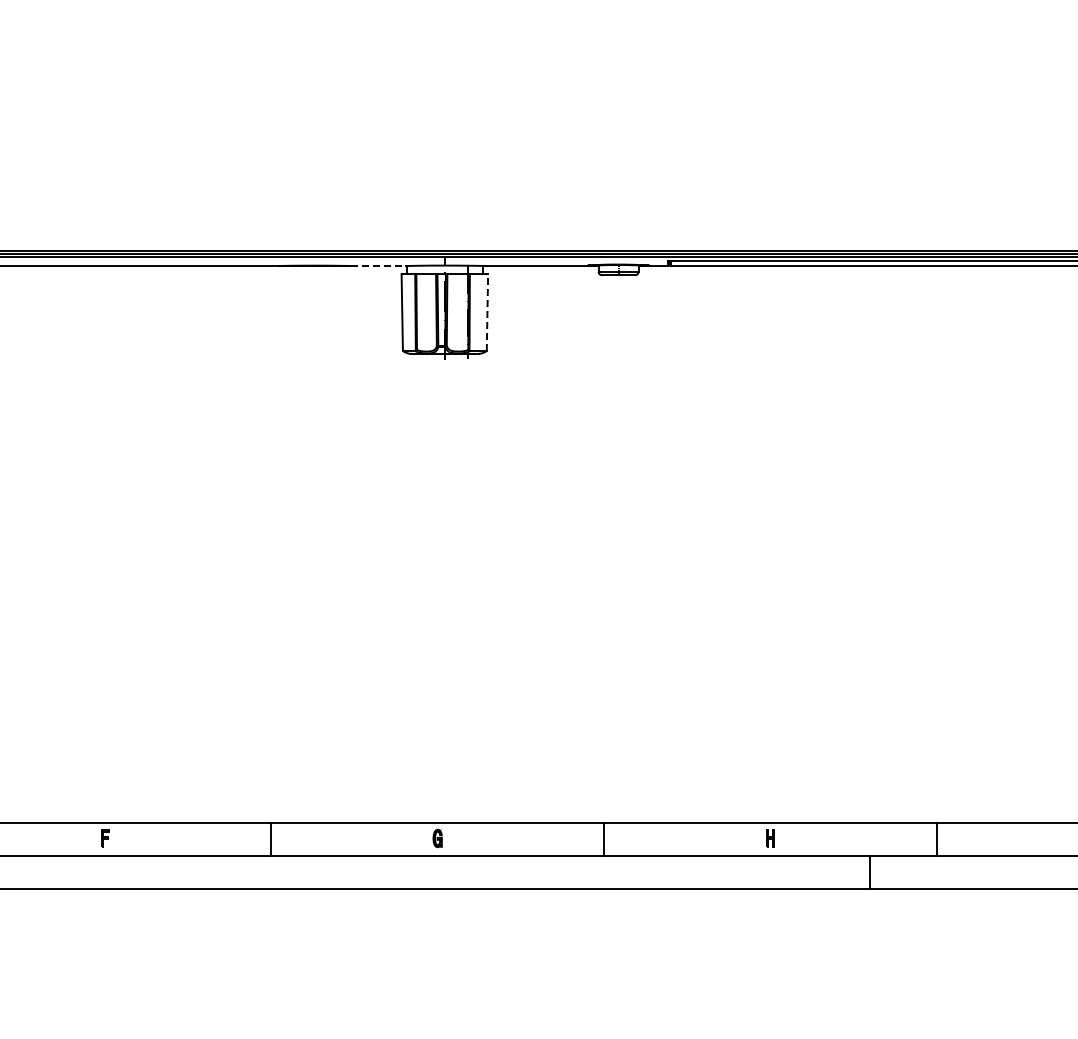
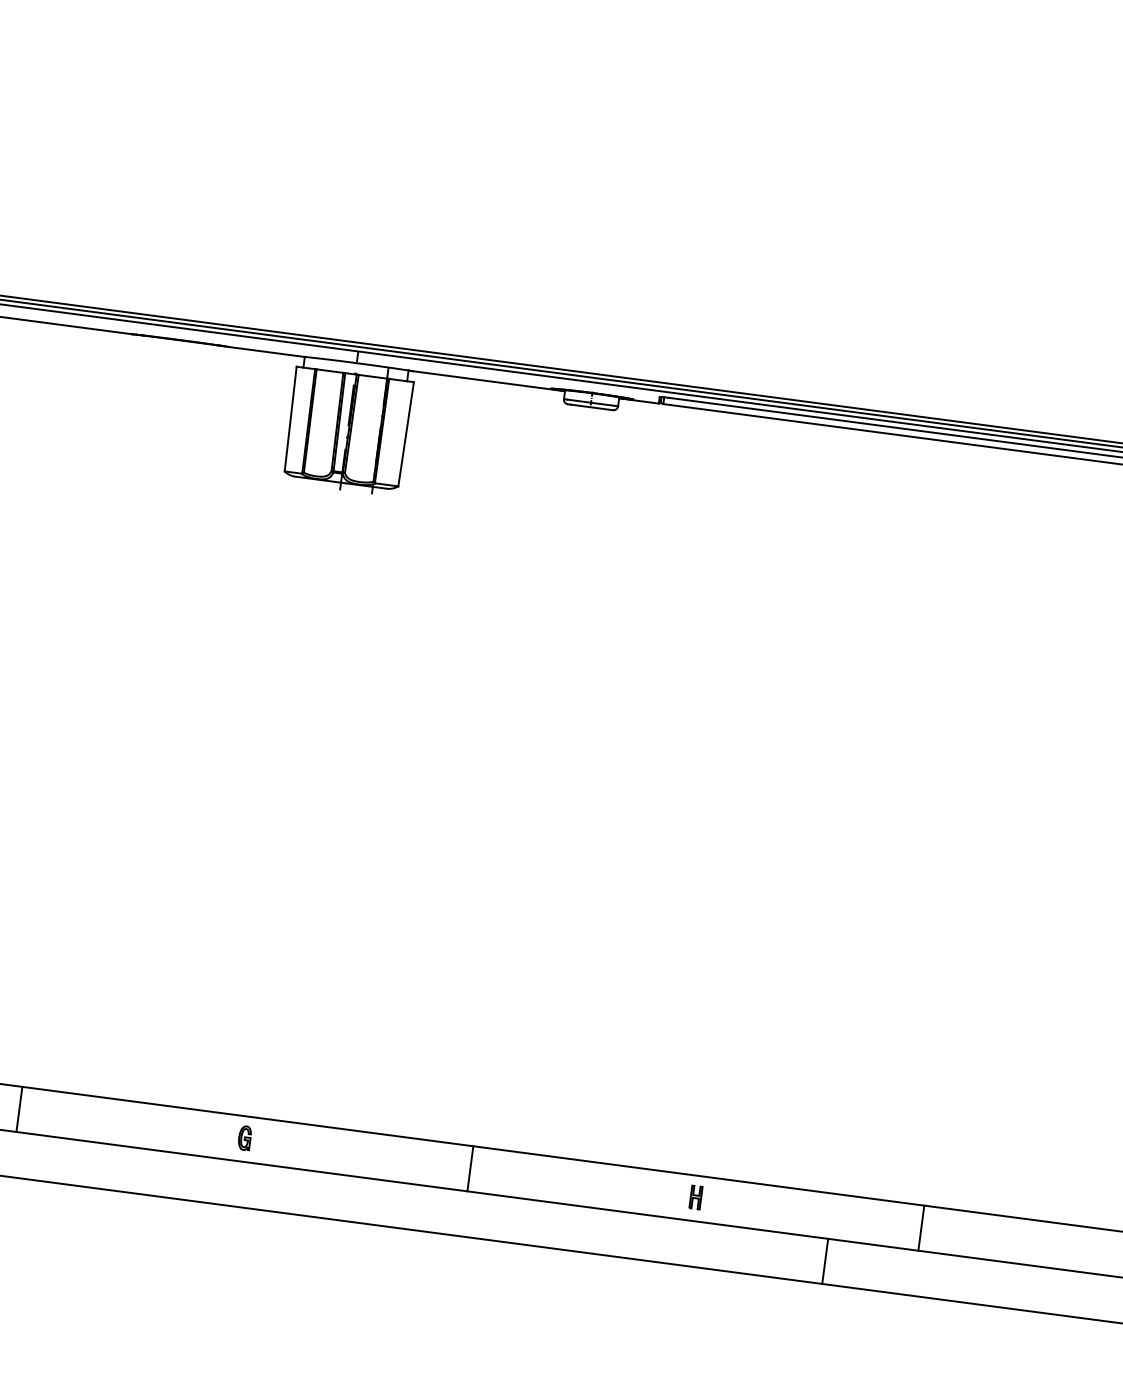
line: (378, 266) -> (266, 352), dashed -> solid
line: (487, 312) -> (406, 434), dashed -> solid

